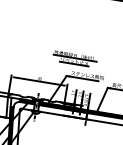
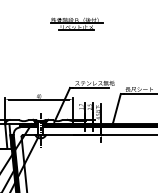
part: (74, 58) -> (76, 23), moved

